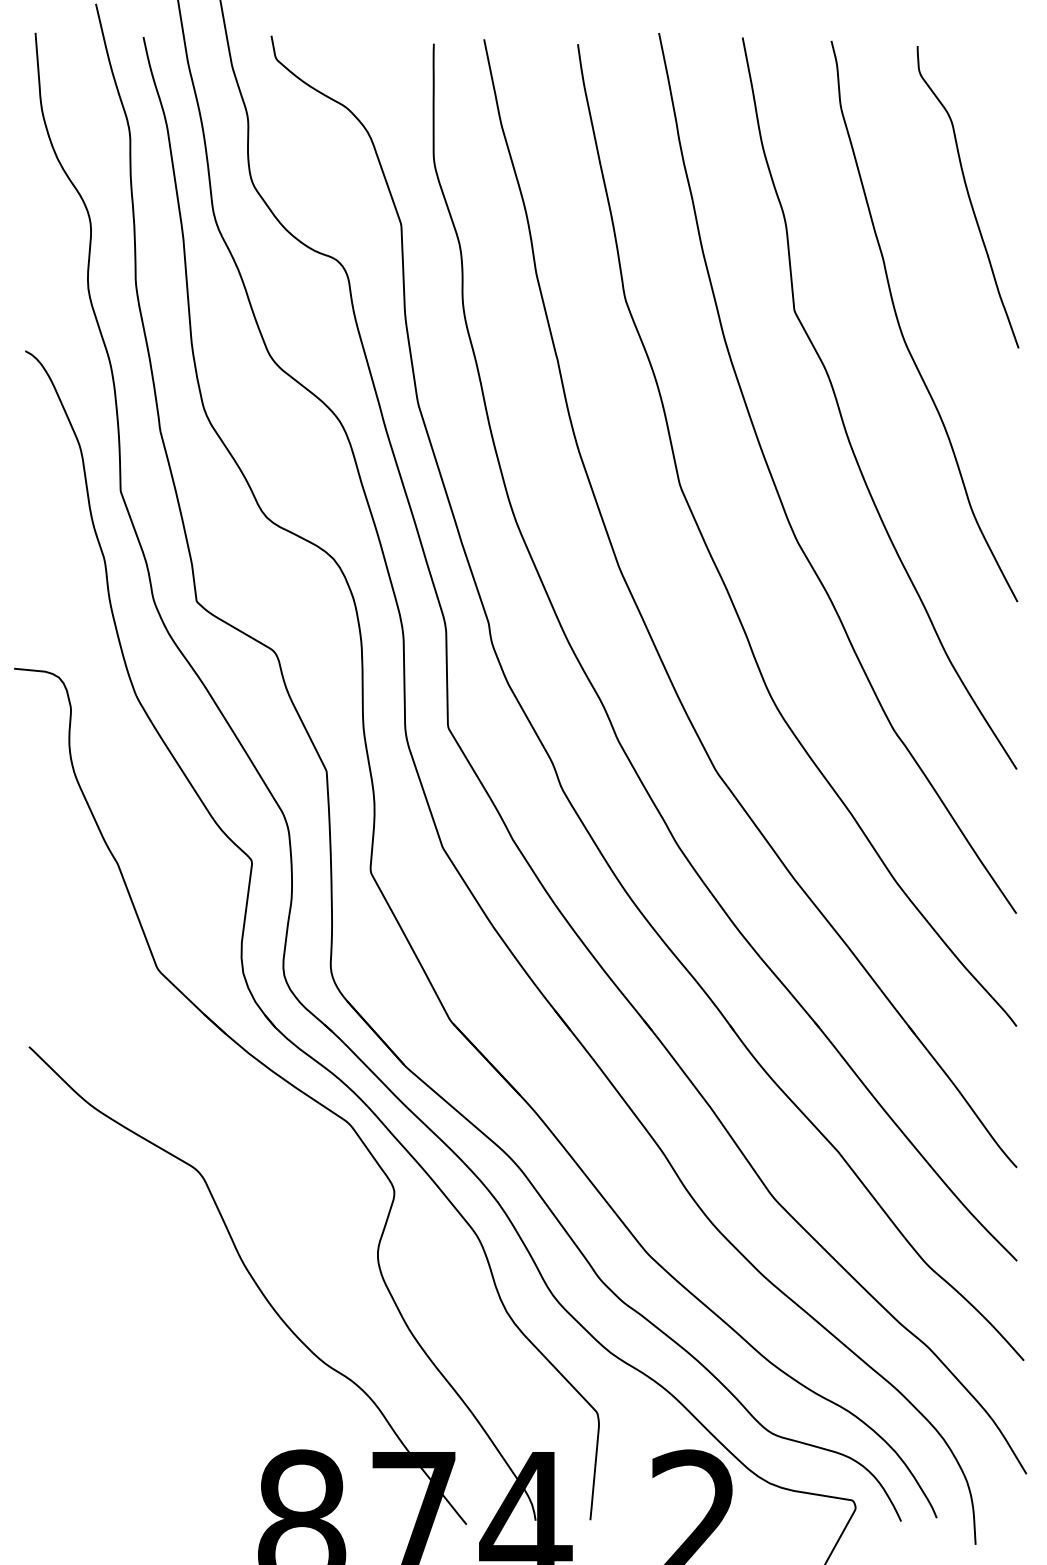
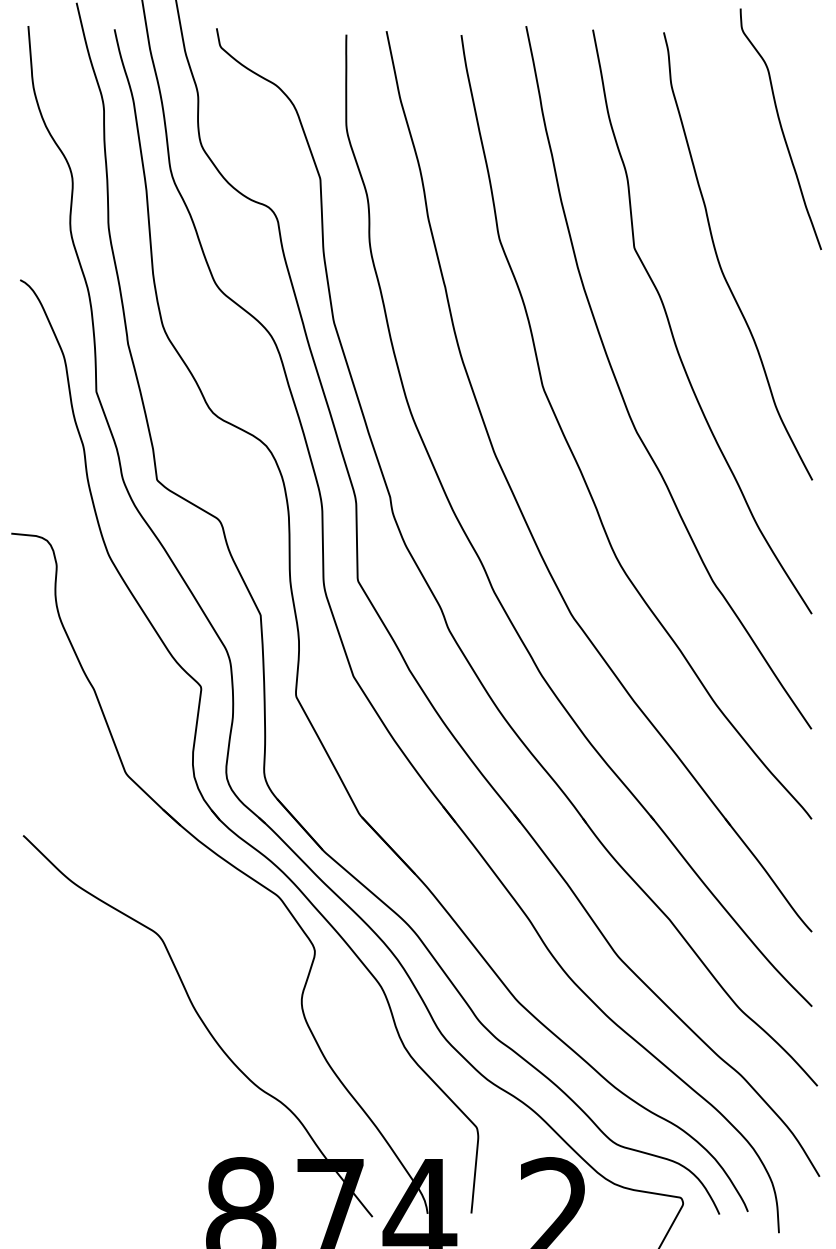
curve: (968, 197) -> (781, 129), moved

